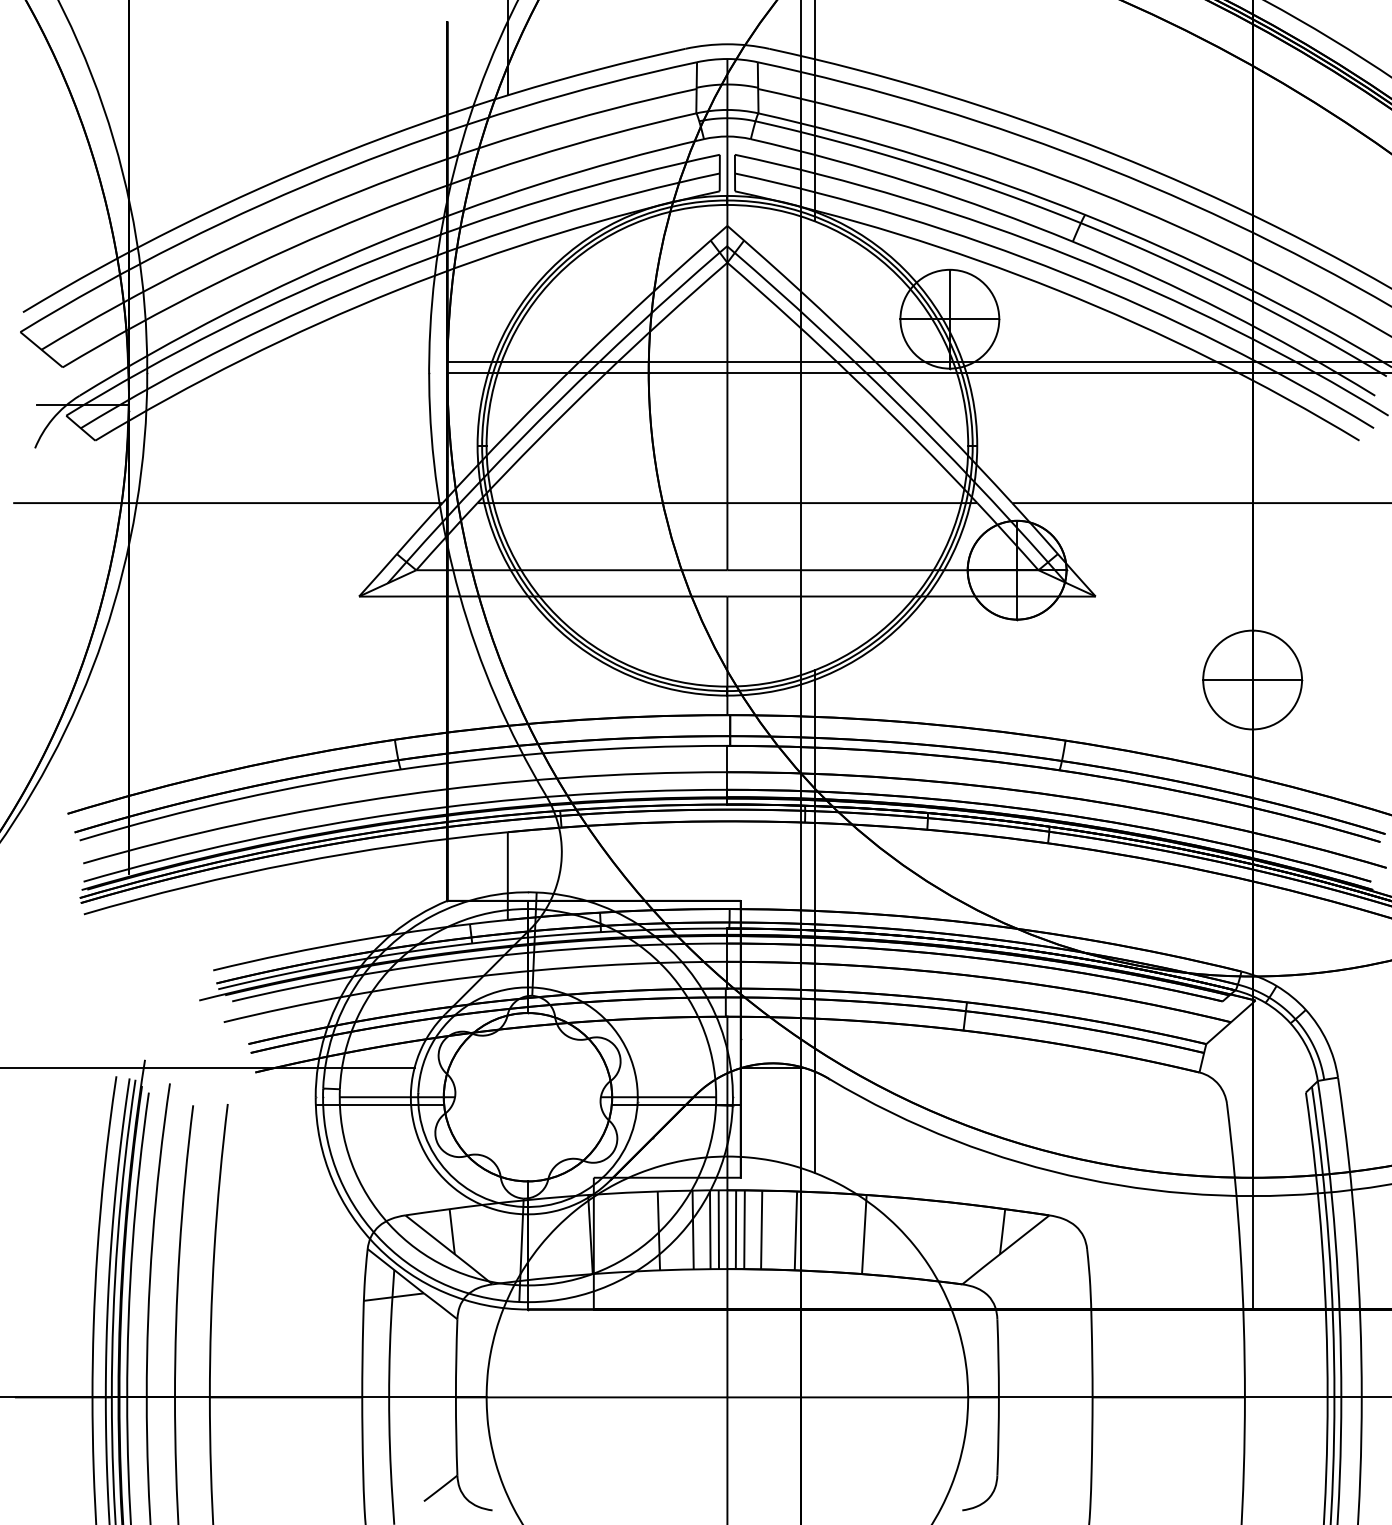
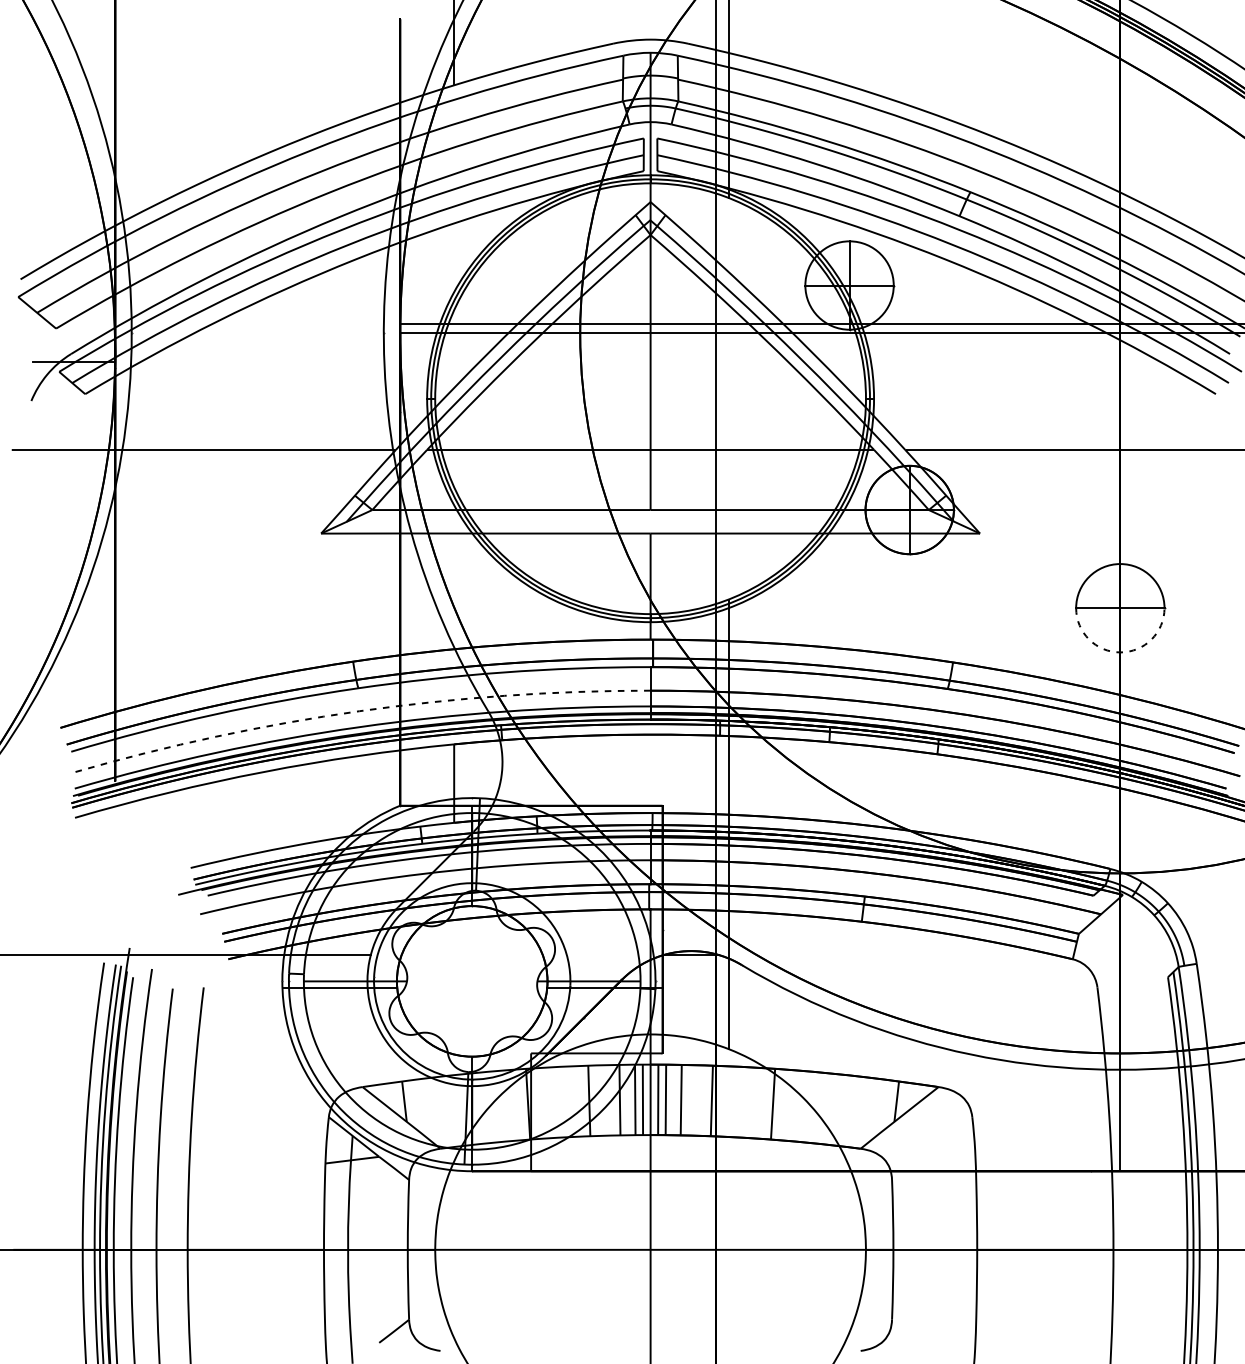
arc: (1252, 729) -> (1120, 652), solid -> dashed
arc: (402, 795) -> (359, 711), solid -> dashed

